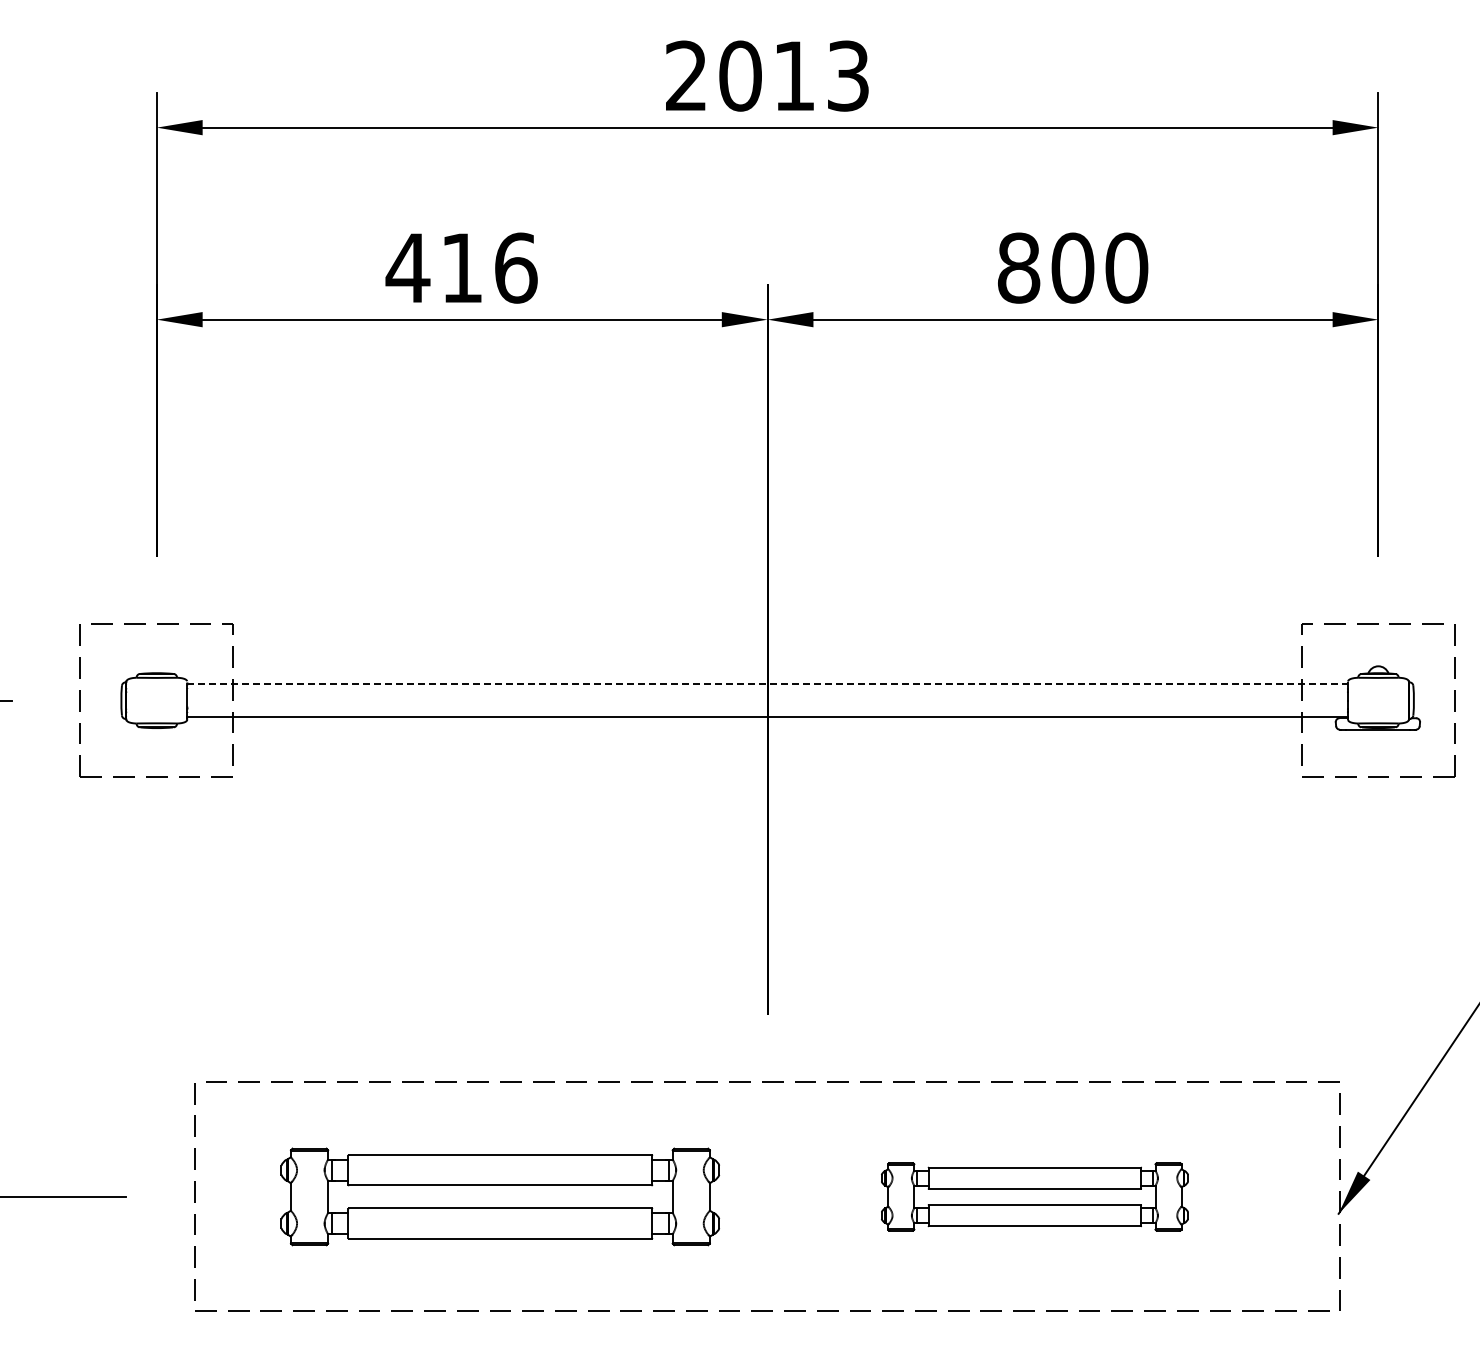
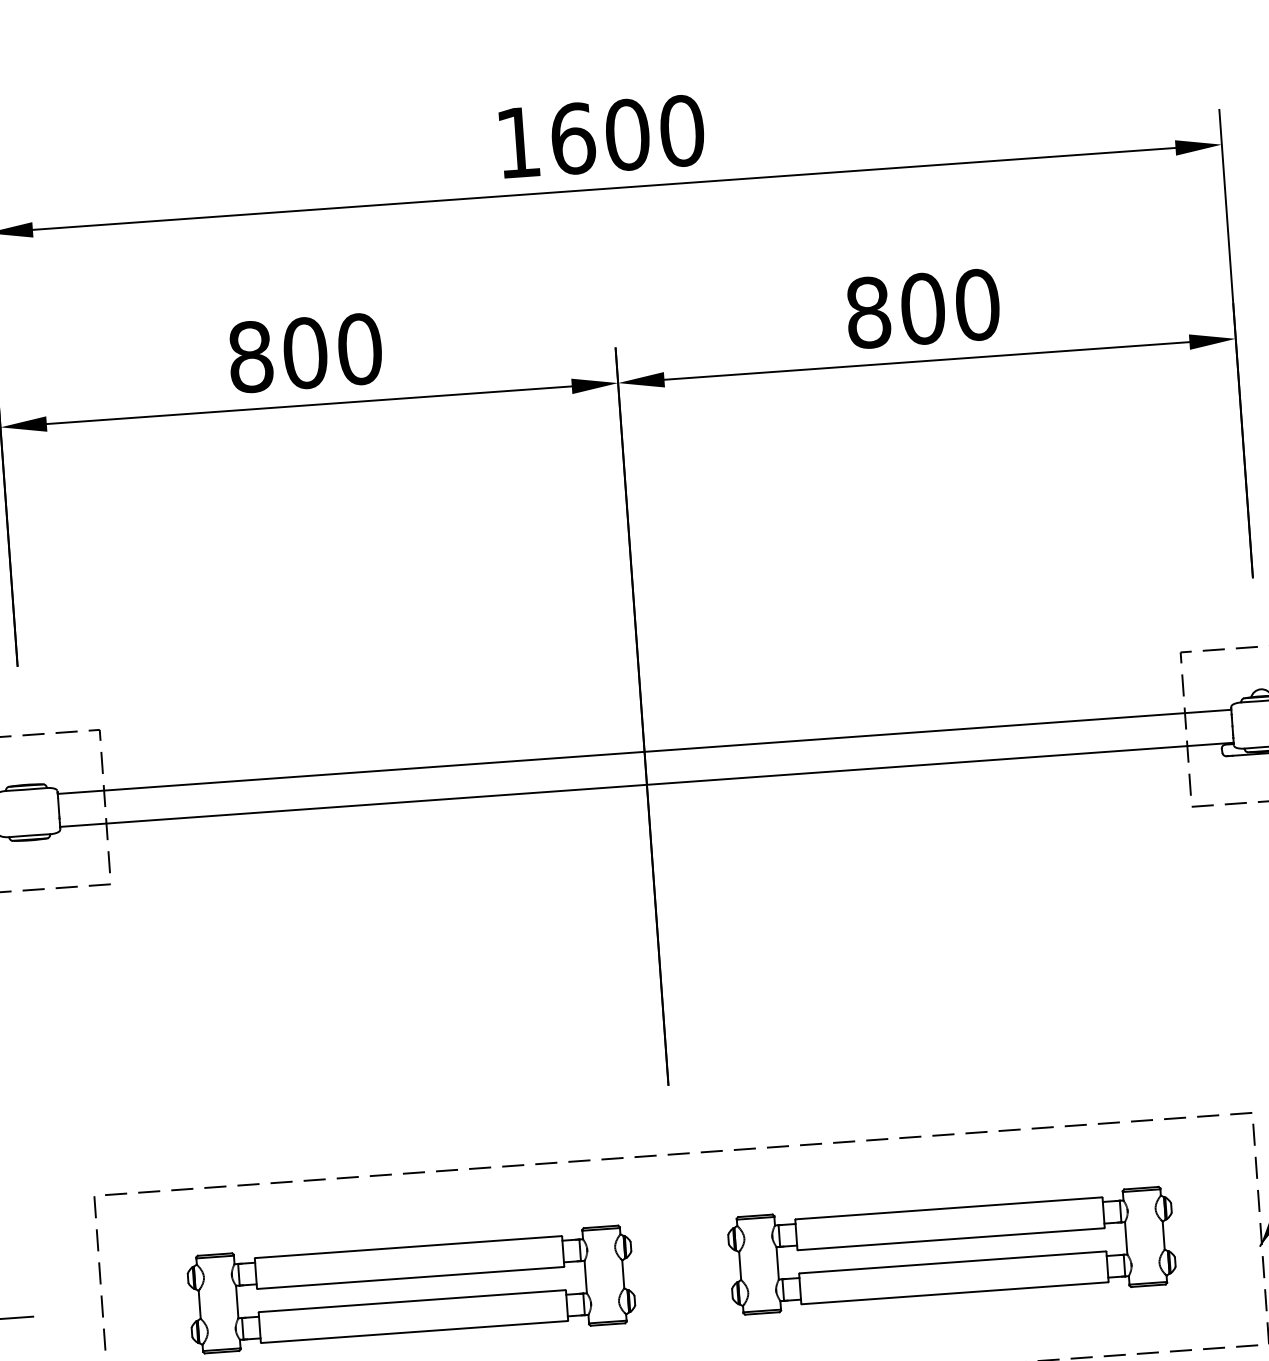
text: (767, 75) -> (600, 136), 2013 -> 1600
text: (461, 267) -> (304, 352), 416 -> 800
line: (768, 684) -> (645, 751), dashed -> solid
part: (1034, 1196) -> (951, 1250), size x1.43

